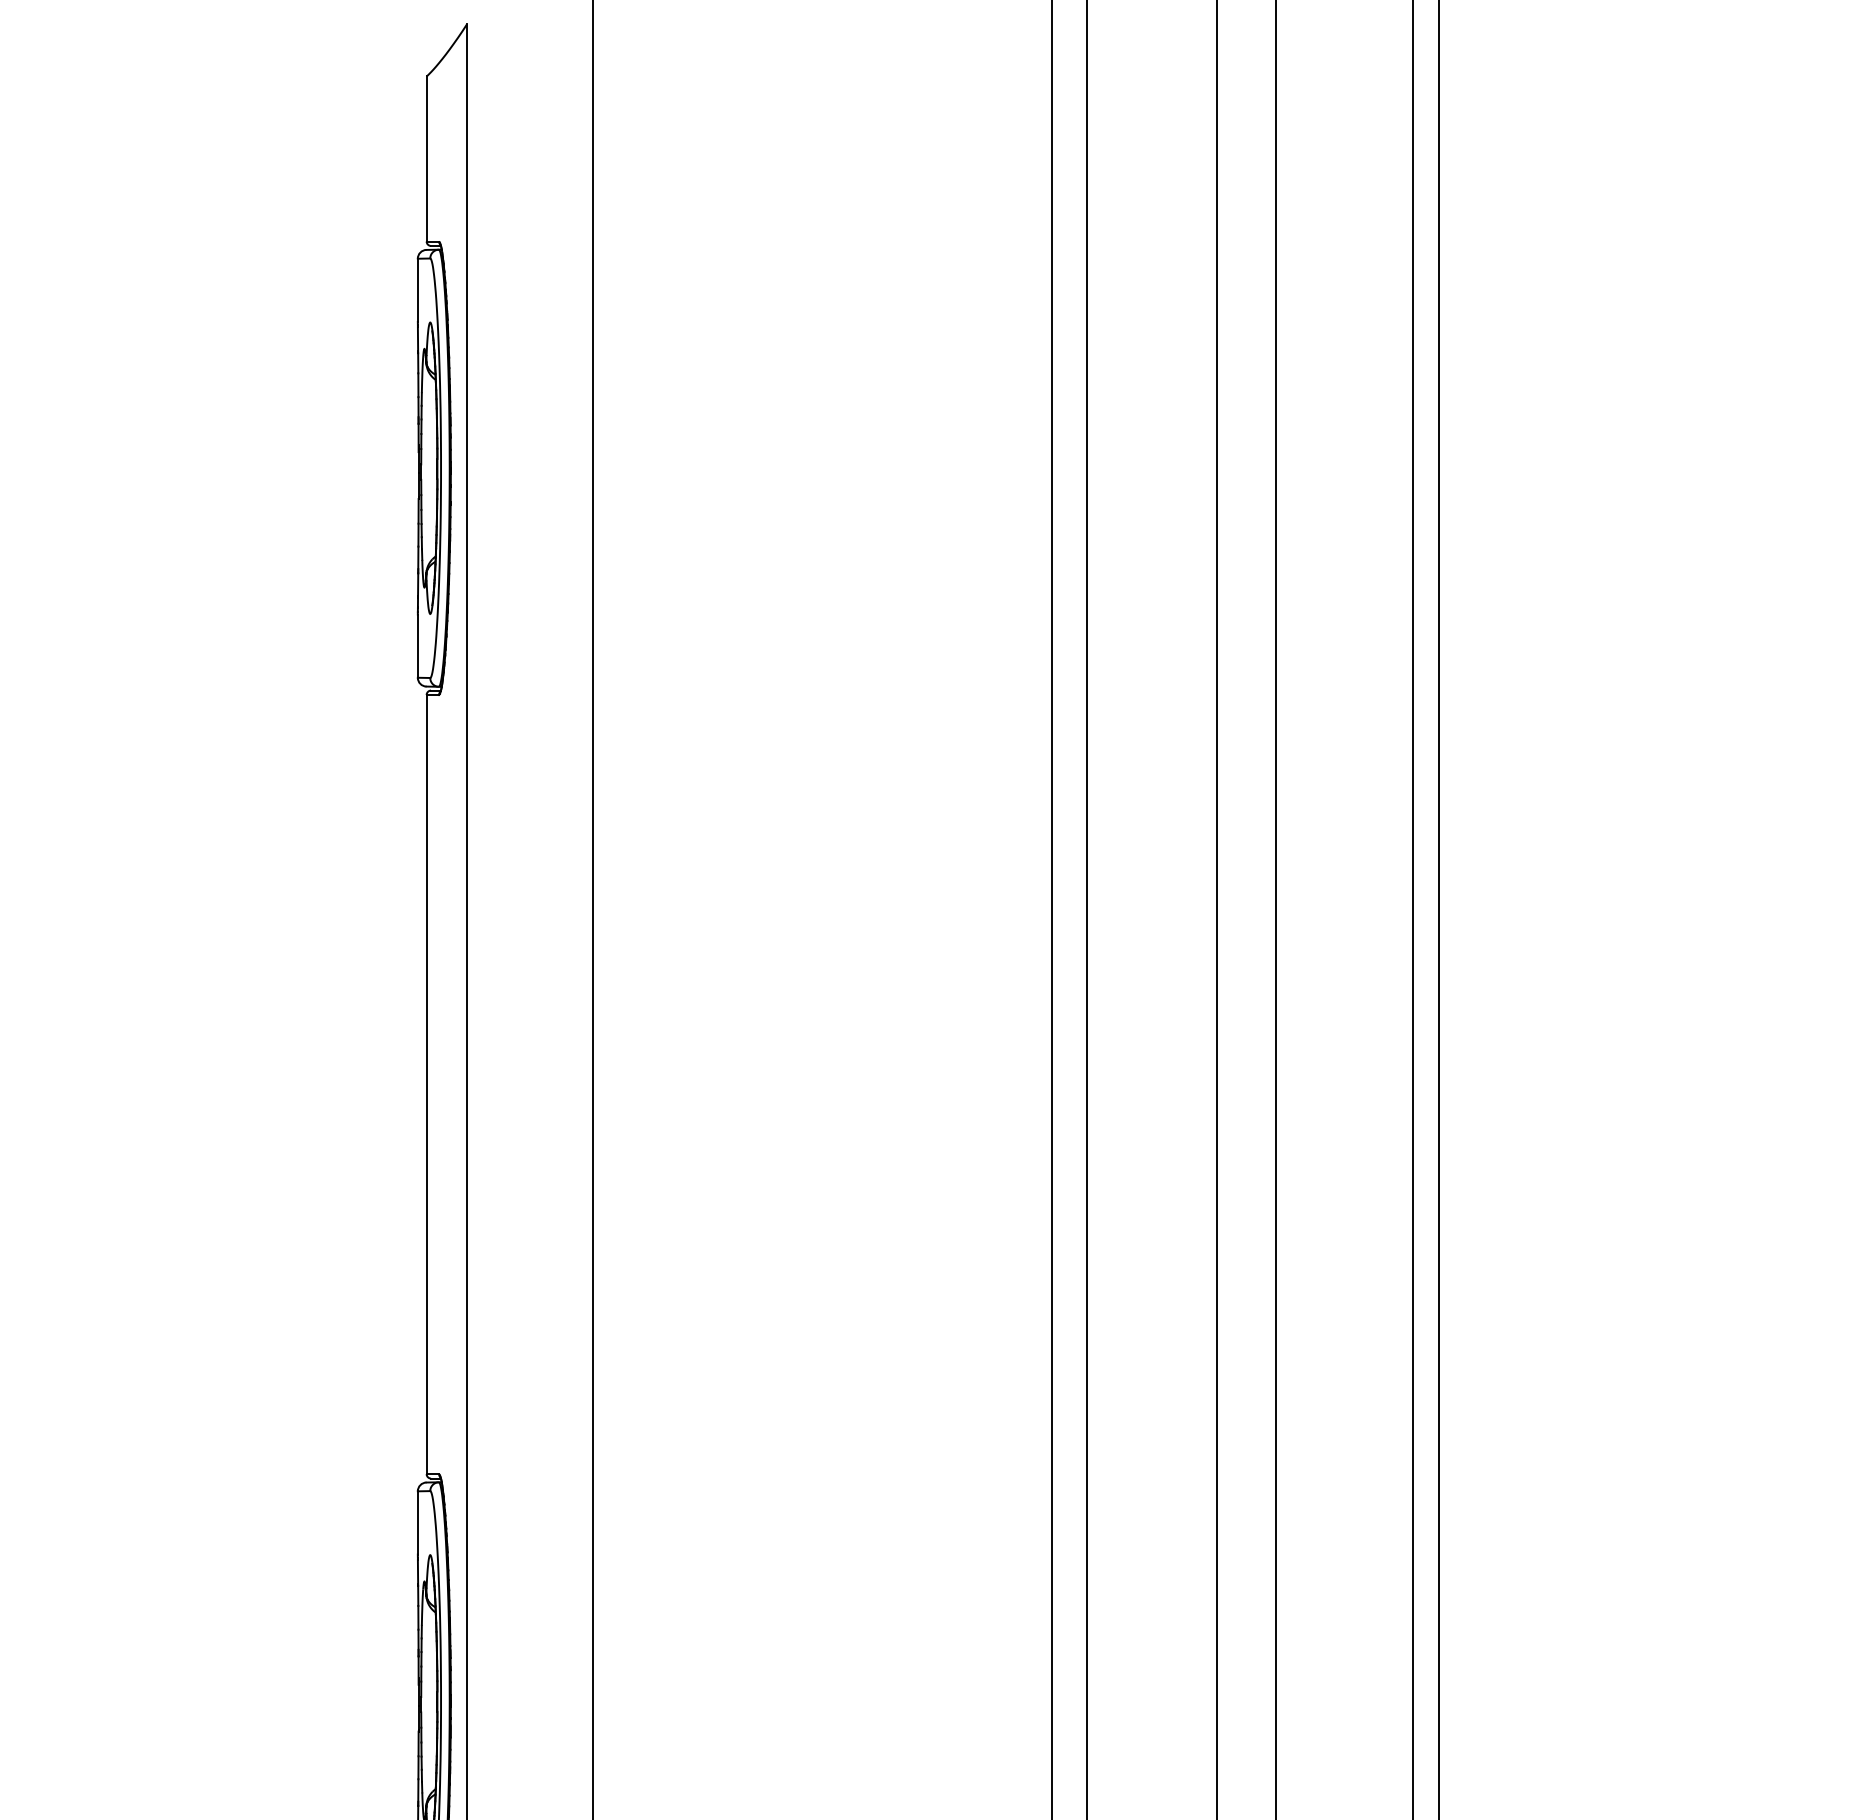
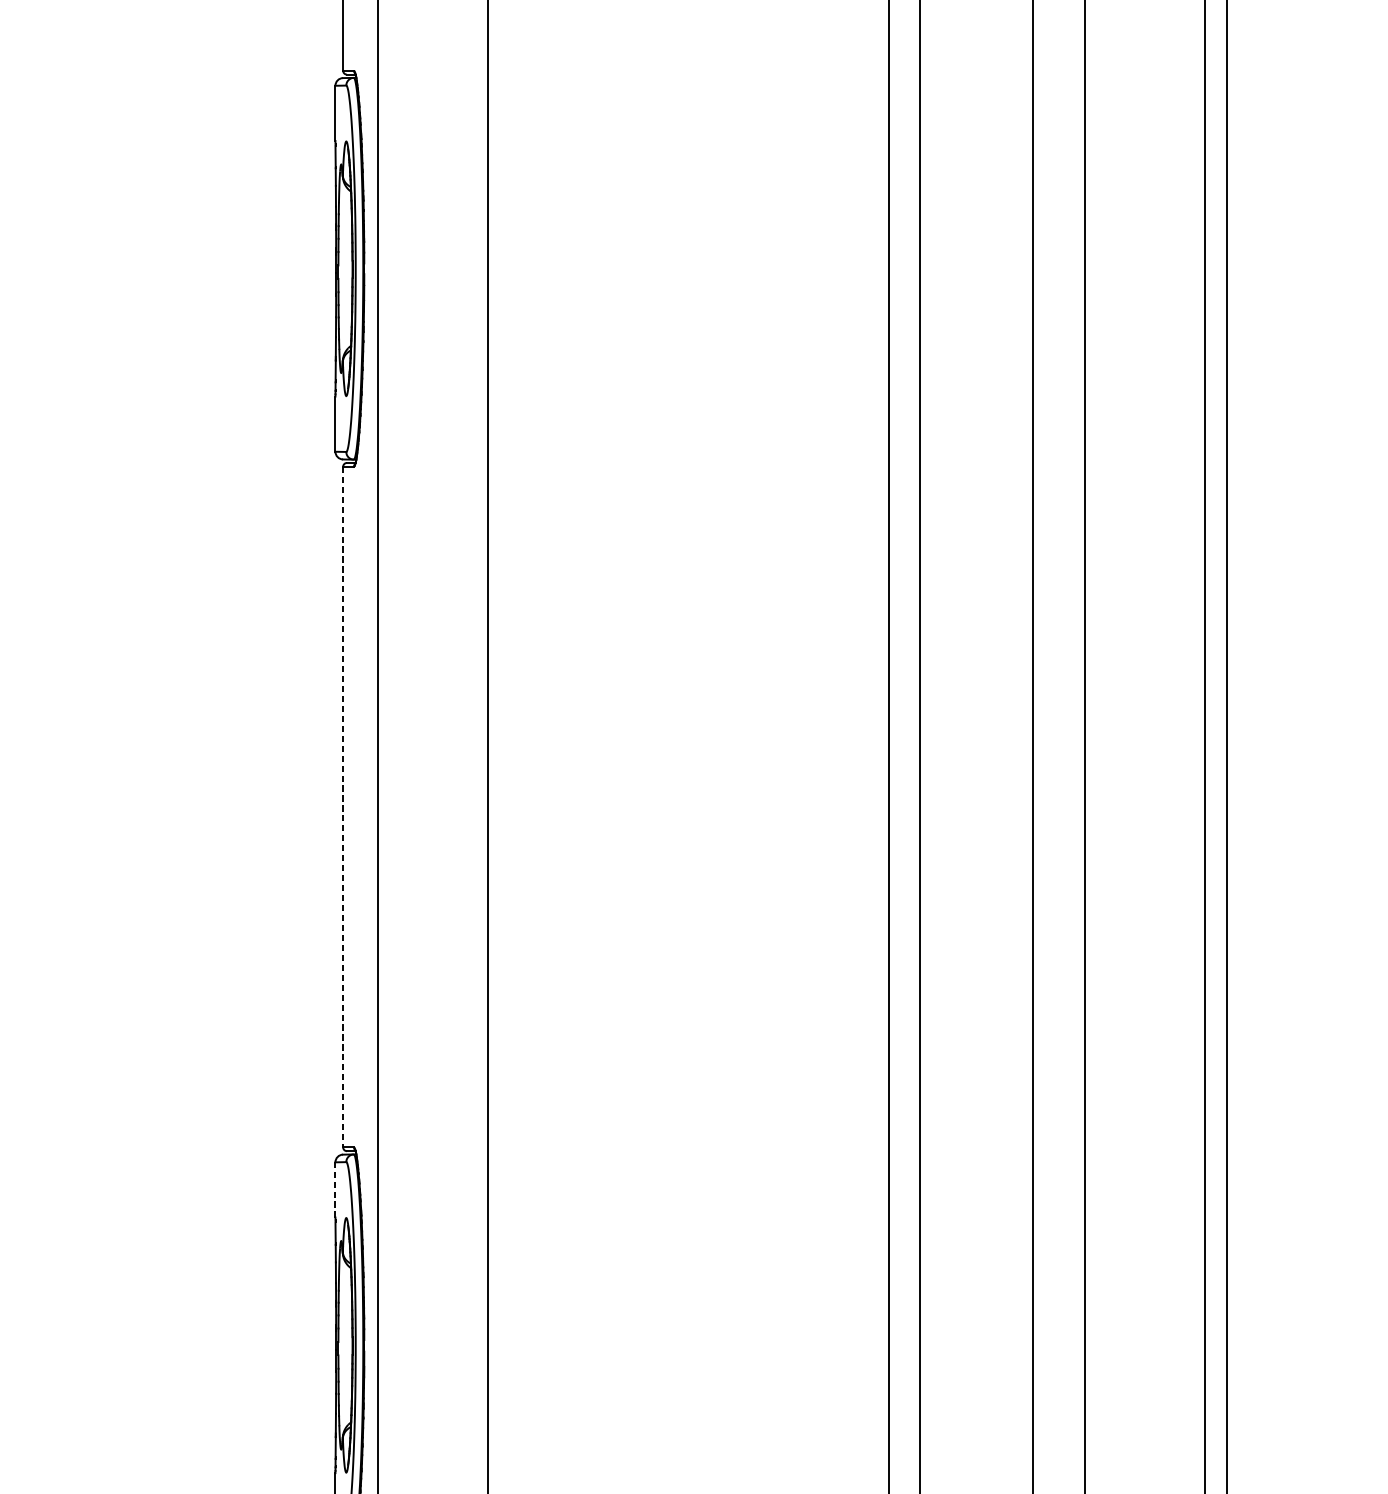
line: (426, 1084) -> (343, 807), solid -> dashed
line: (417, 1522) -> (335, 1189), solid -> dashed

